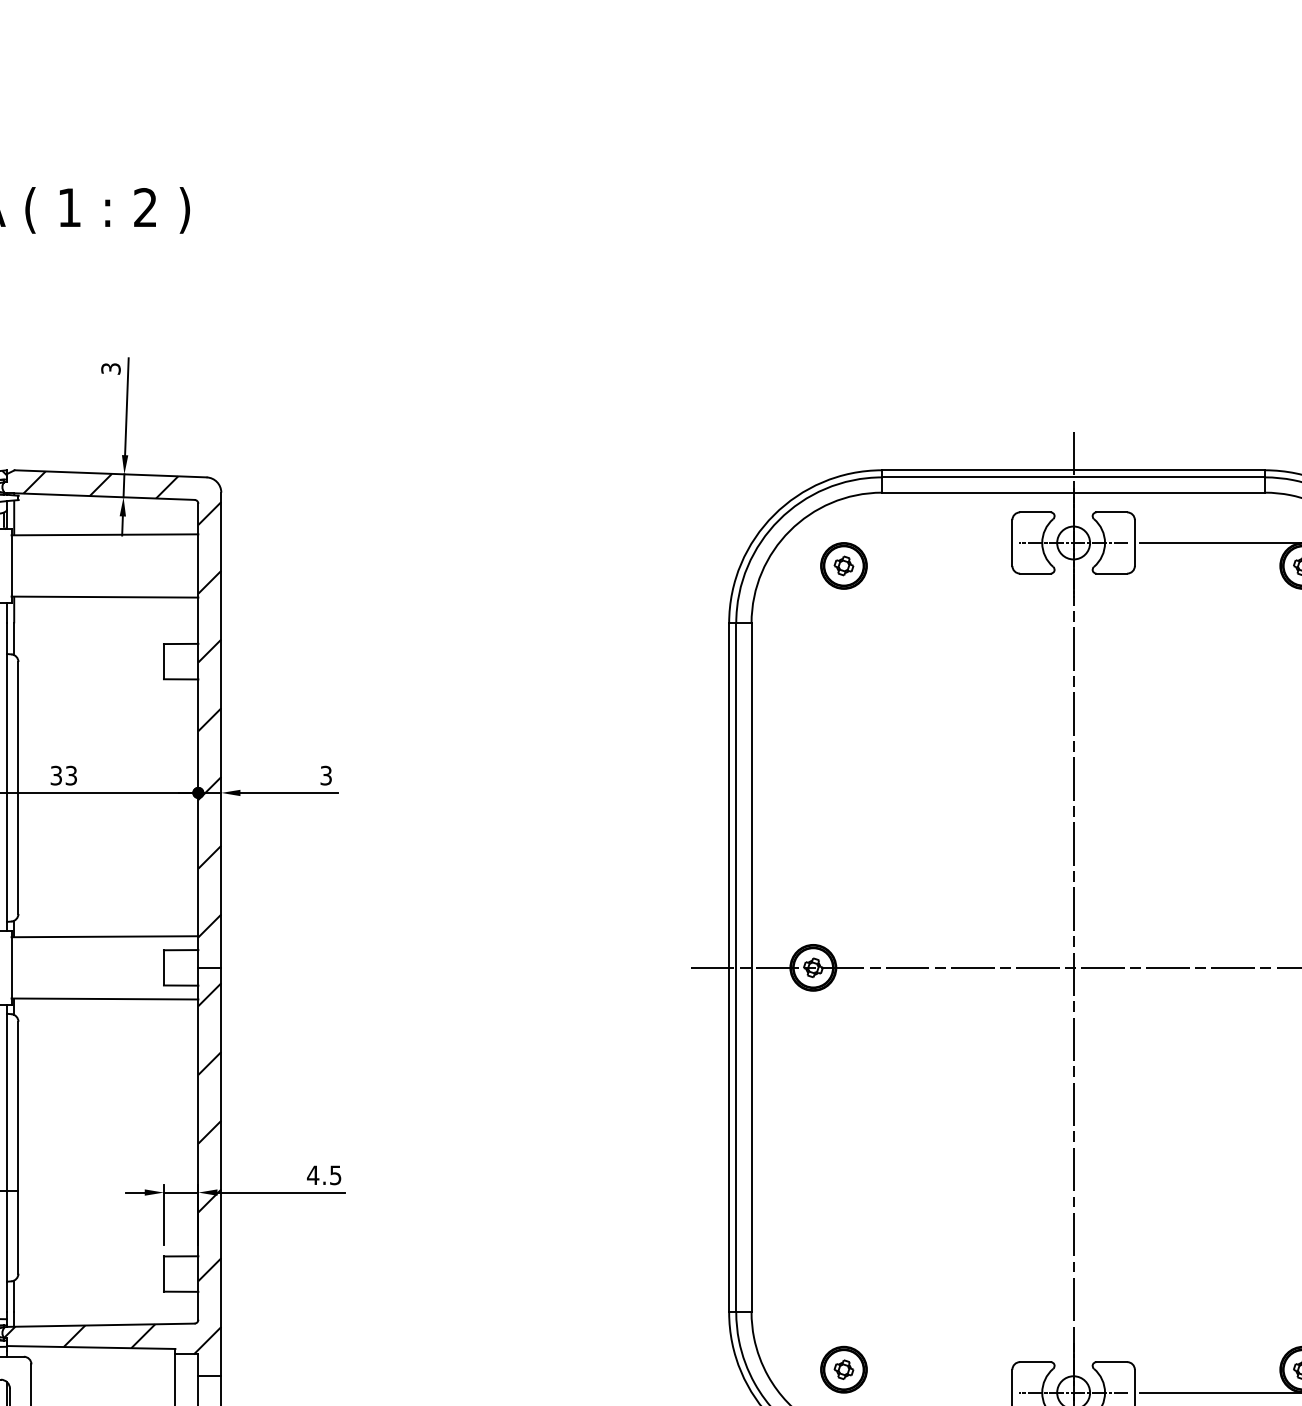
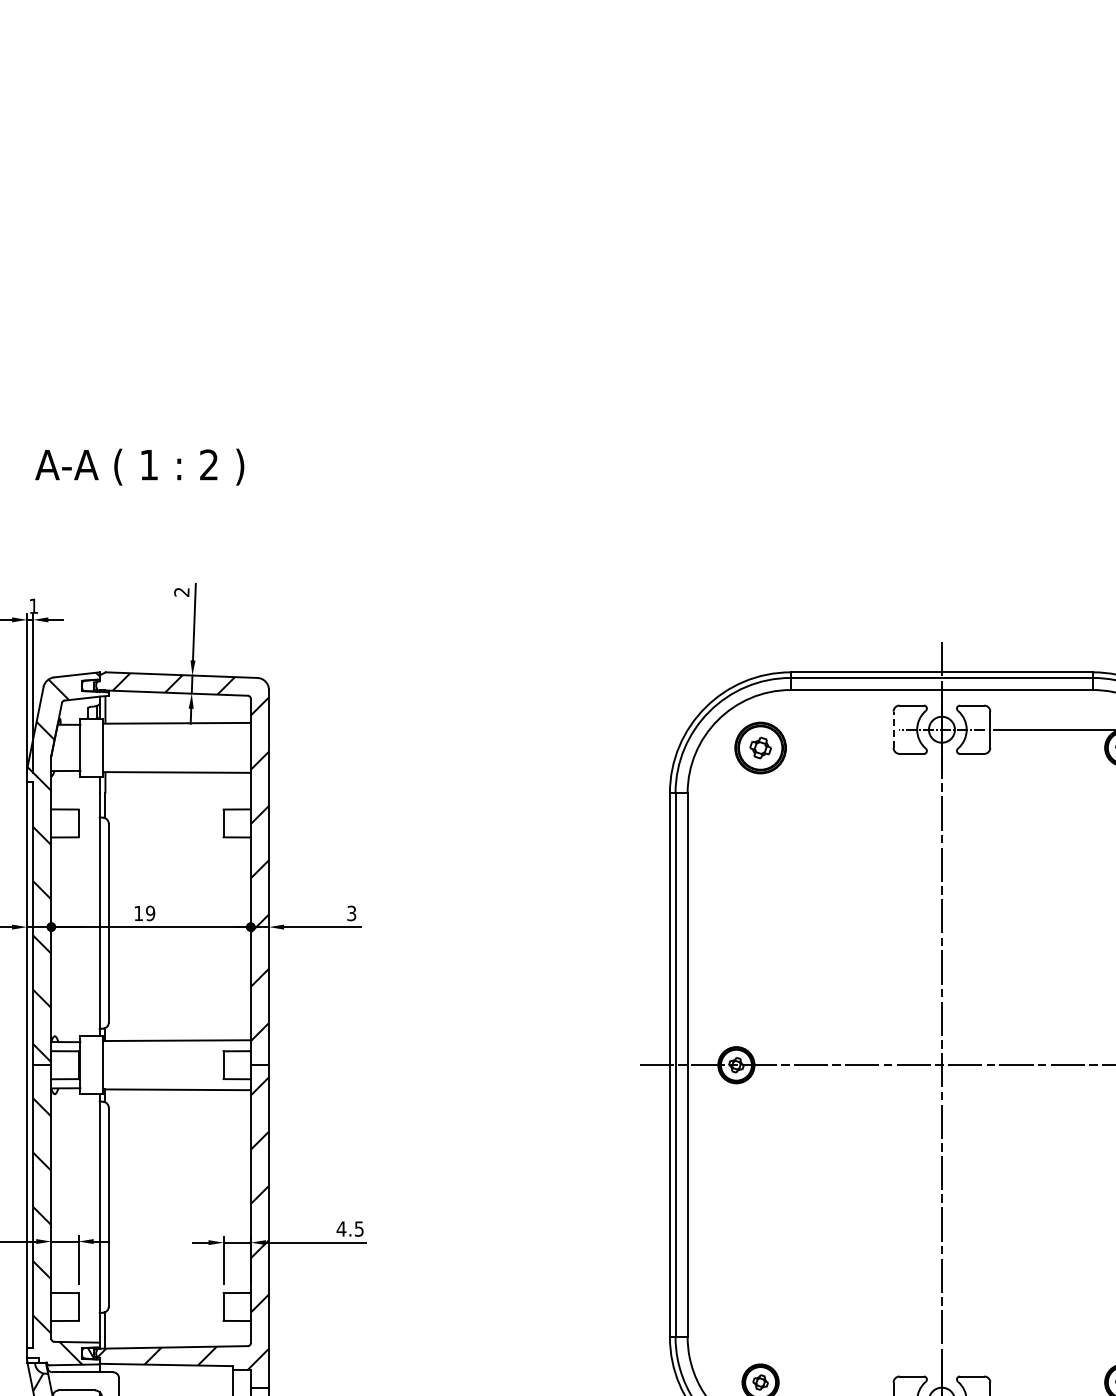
text: (110, 369) -> (181, 592), 3 -> 2
line: (1012, 542) -> (893, 729), solid -> dashed
part: (843, 565) -> (760, 747), size x1.4
text: (63, 775) -> (144, 913), 33 -> 19

